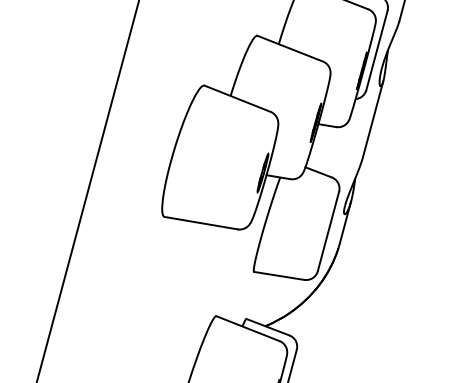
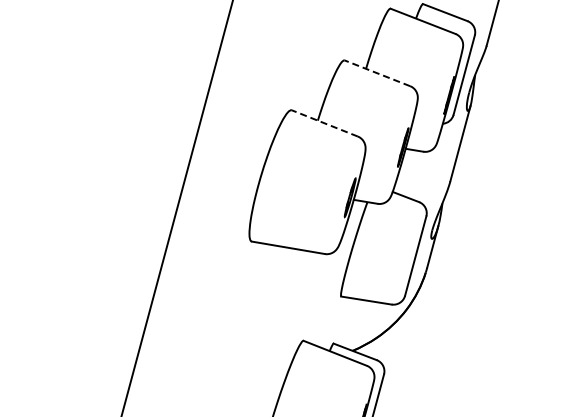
line: (289, 48) -> (376, 73), solid -> dashed
line: (237, 98) -> (324, 123), solid -> dashed

